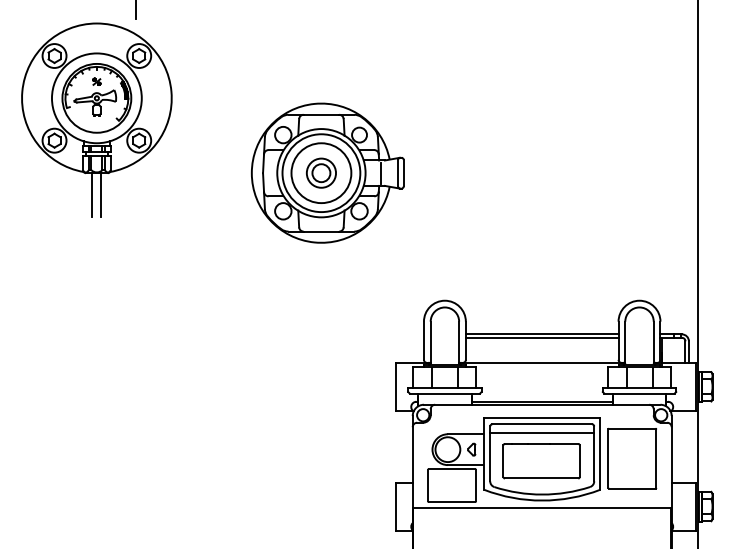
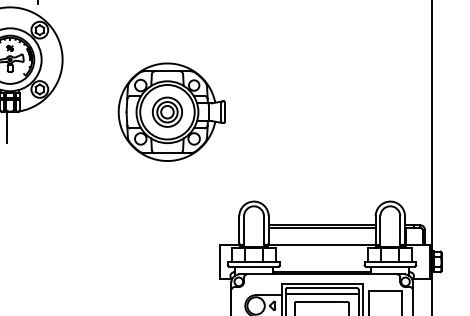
circle: (321, 173) -> (167, 112), size x0.7
line: (101, 194) -> (13, 127), removed

